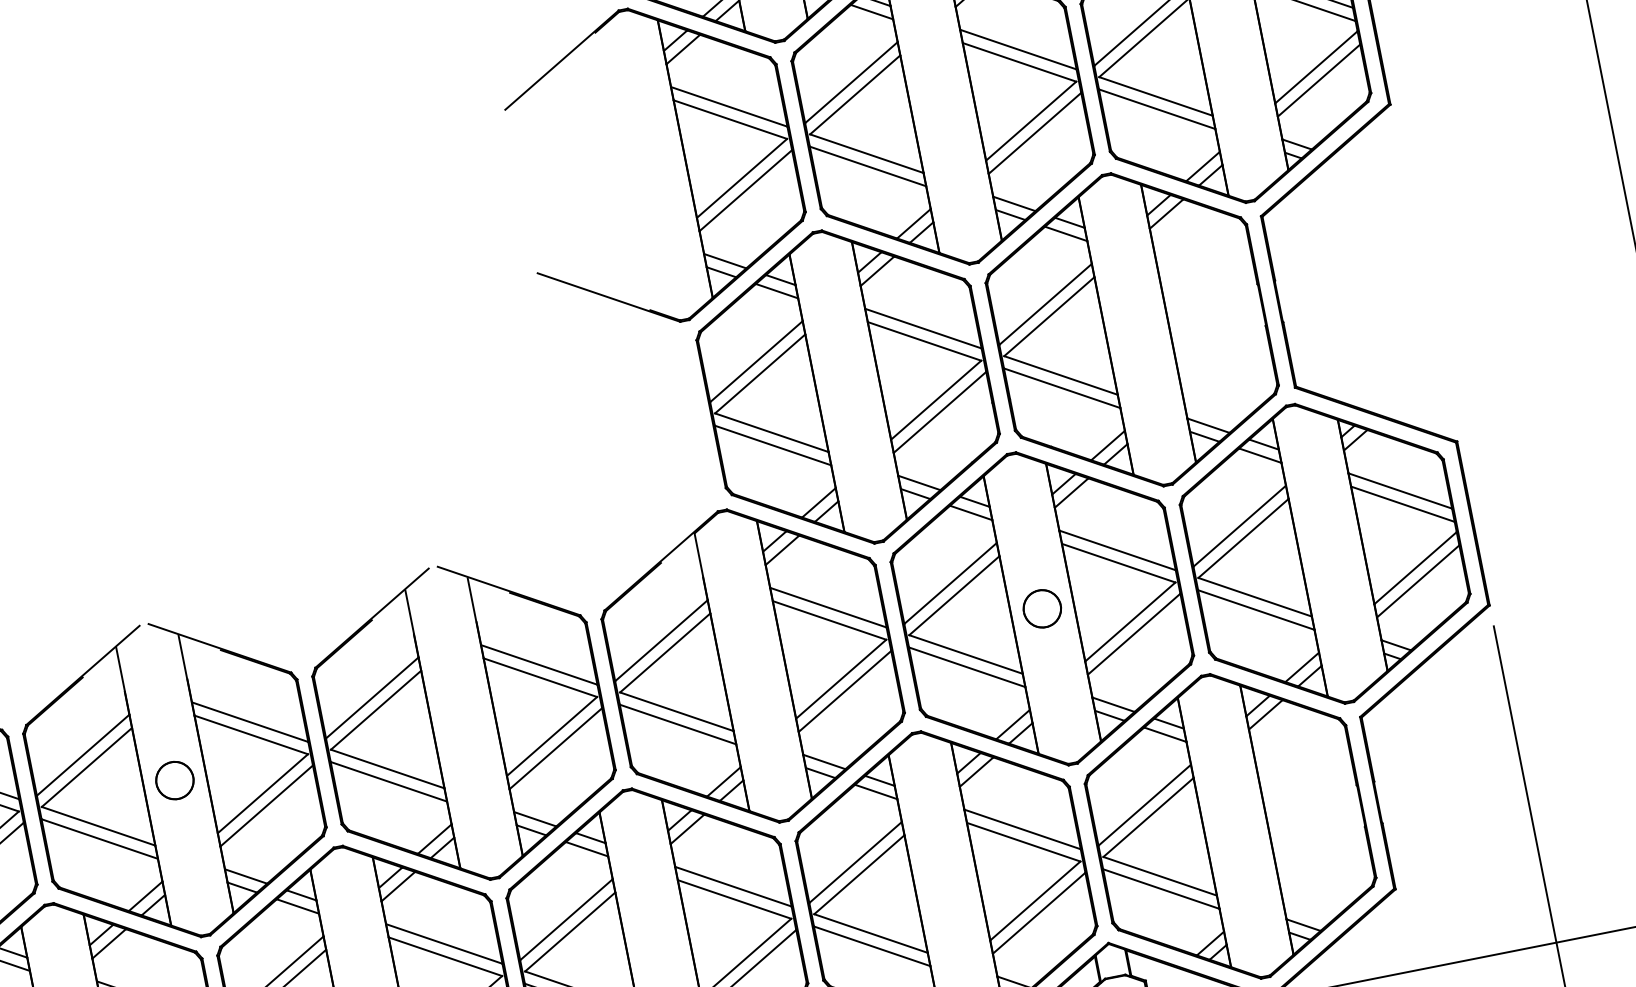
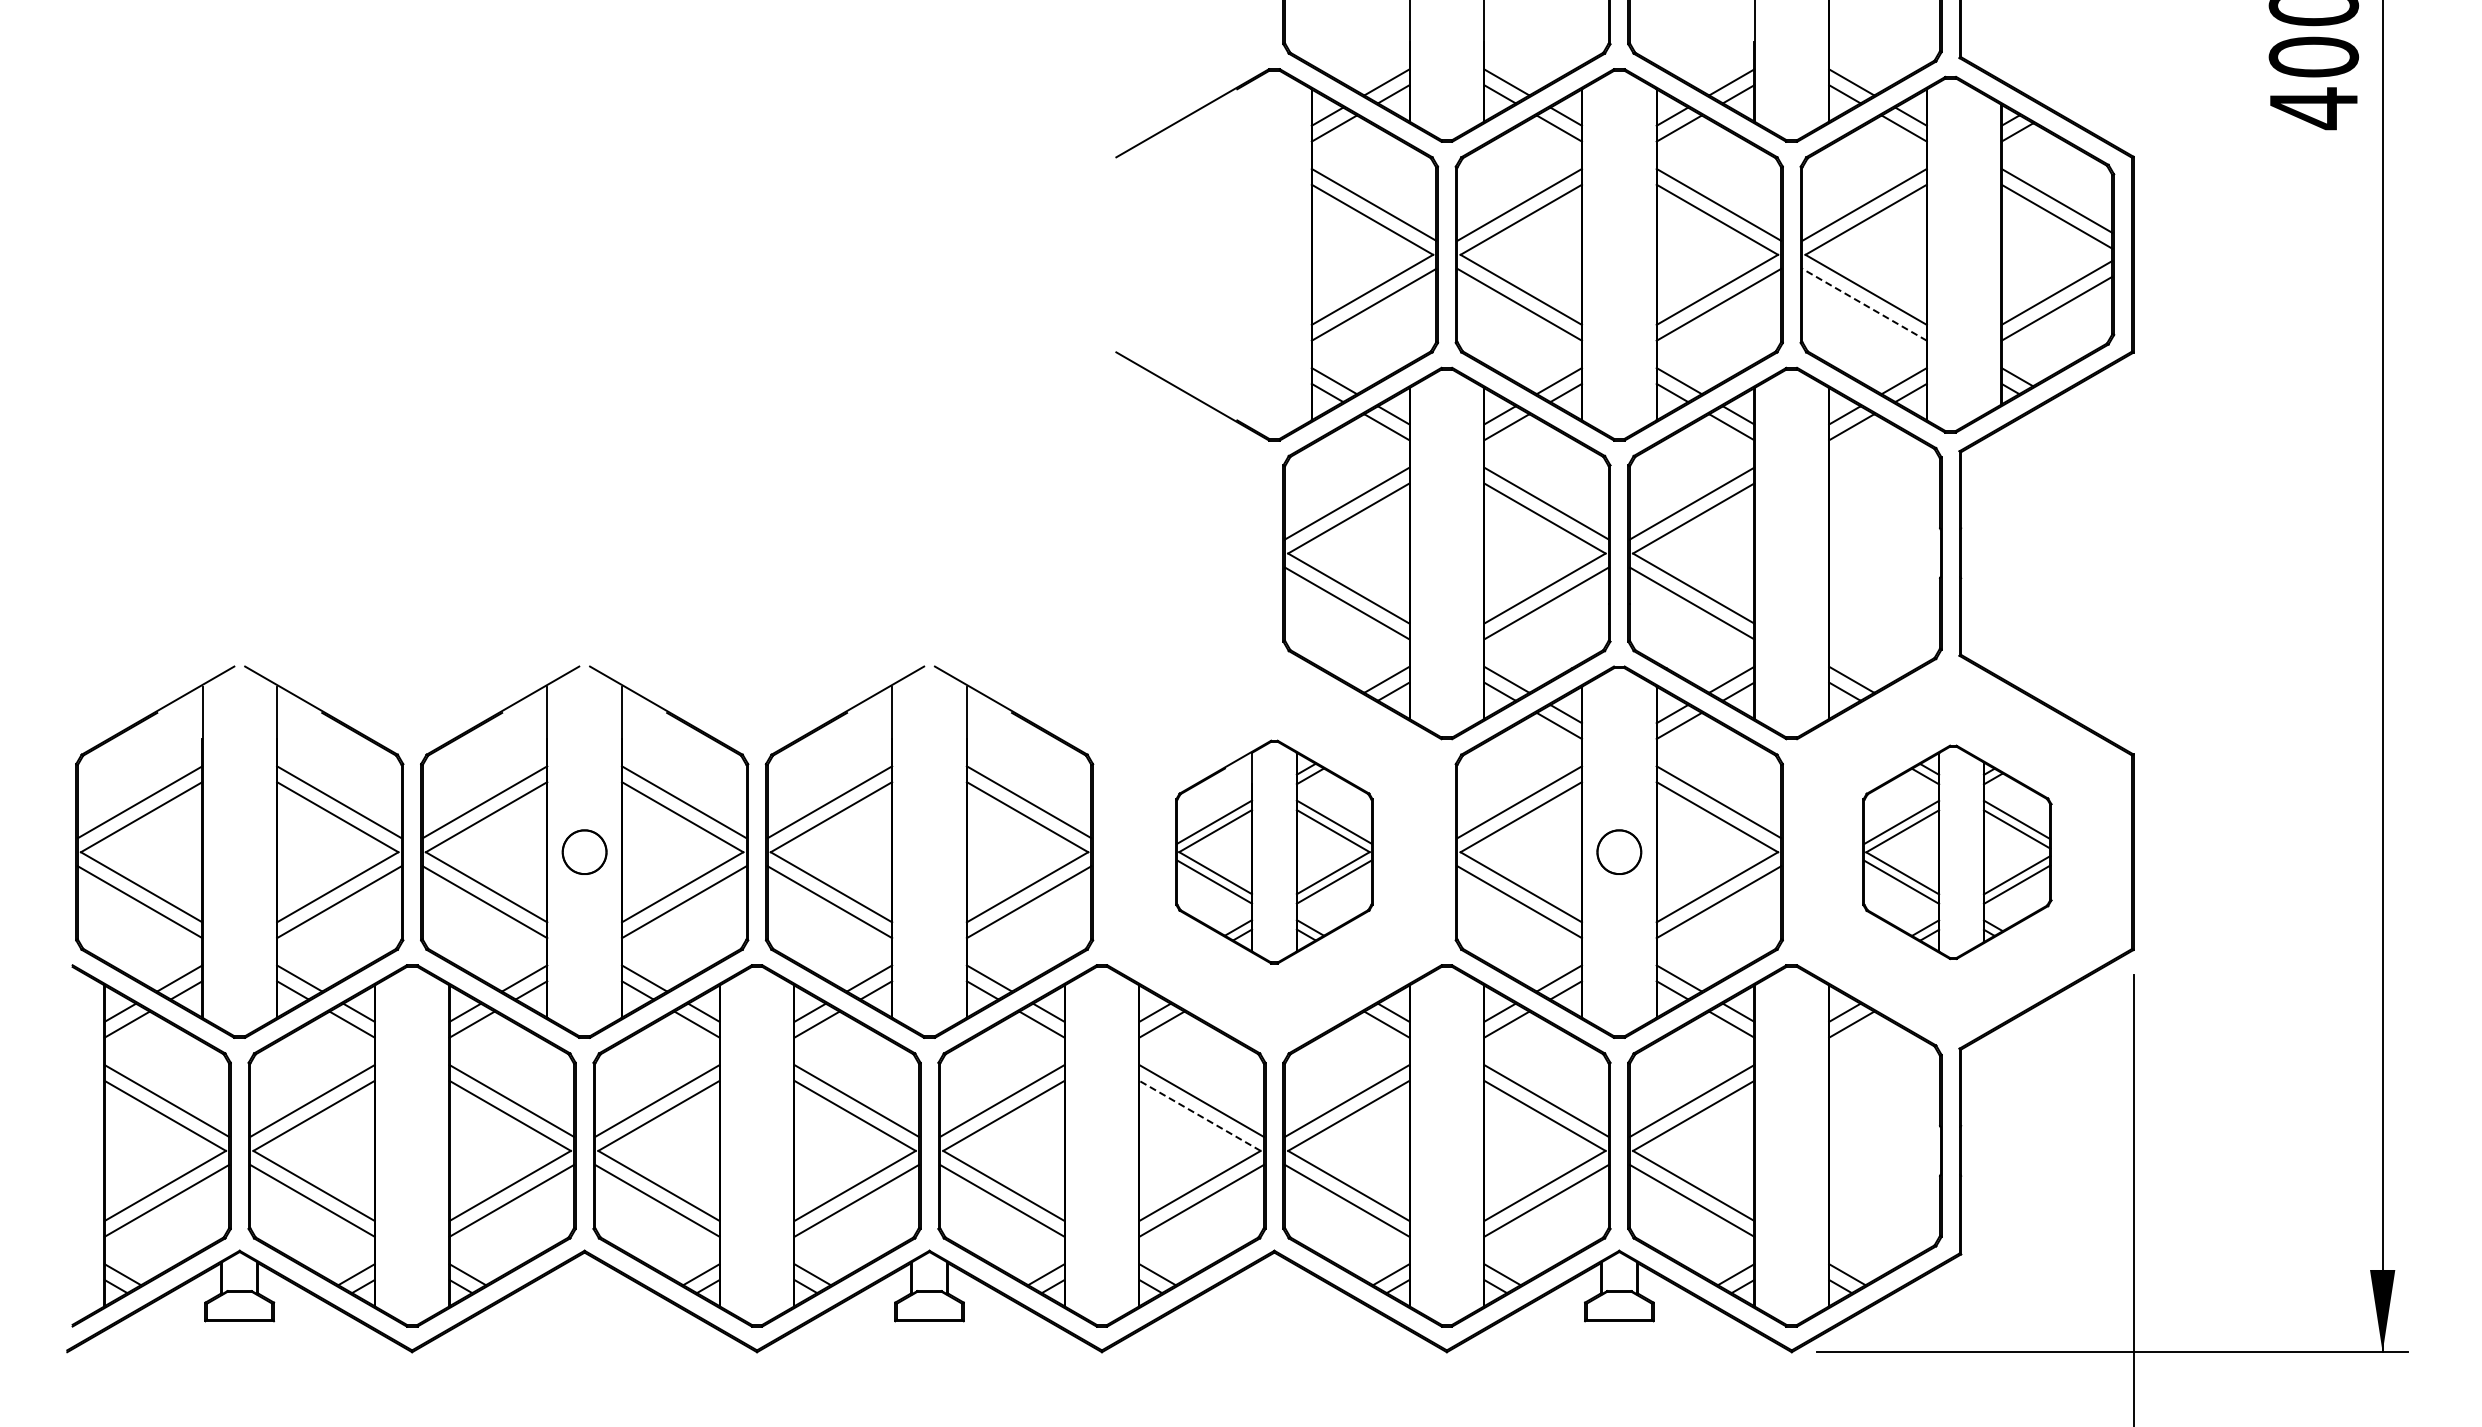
line: (1156, 108) -> (1864, 304), solid -> dashed
part: (1325, 552) -> (1957, 852), size x0.6
part: (753, 665) -> (1274, 851), size x0.6
line: (734, 899) -> (1199, 1115), solid -> dashed

